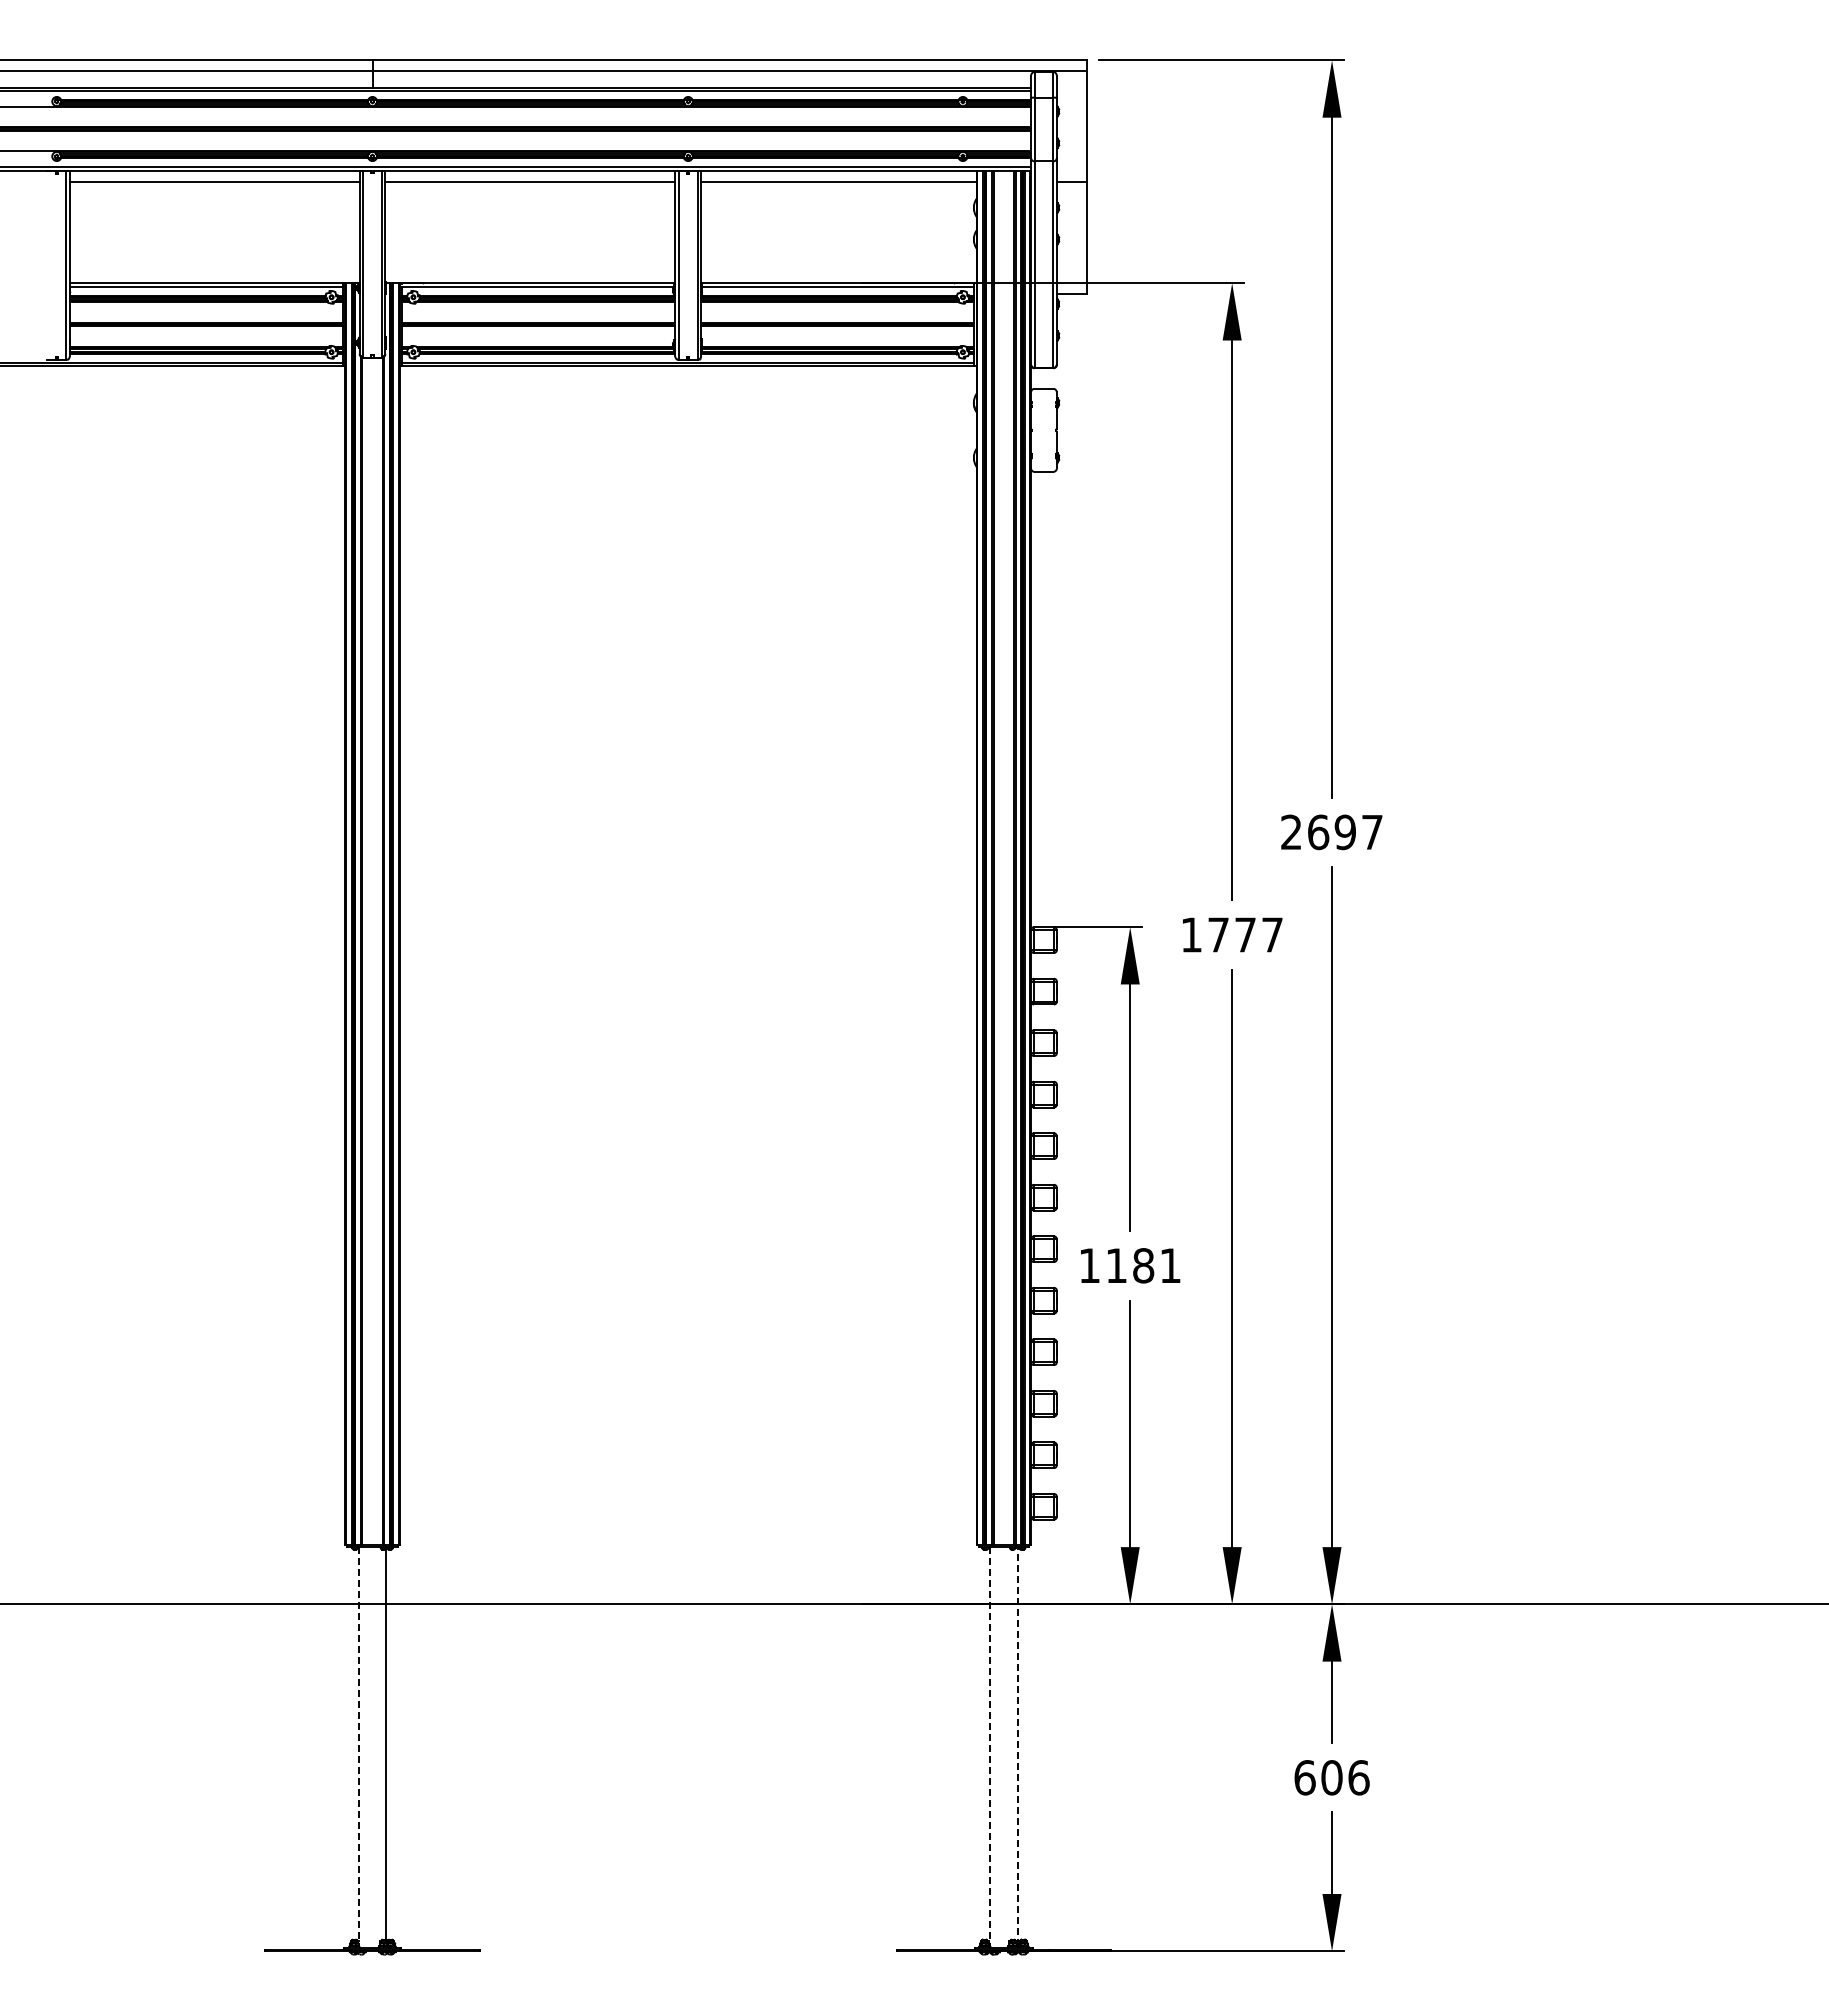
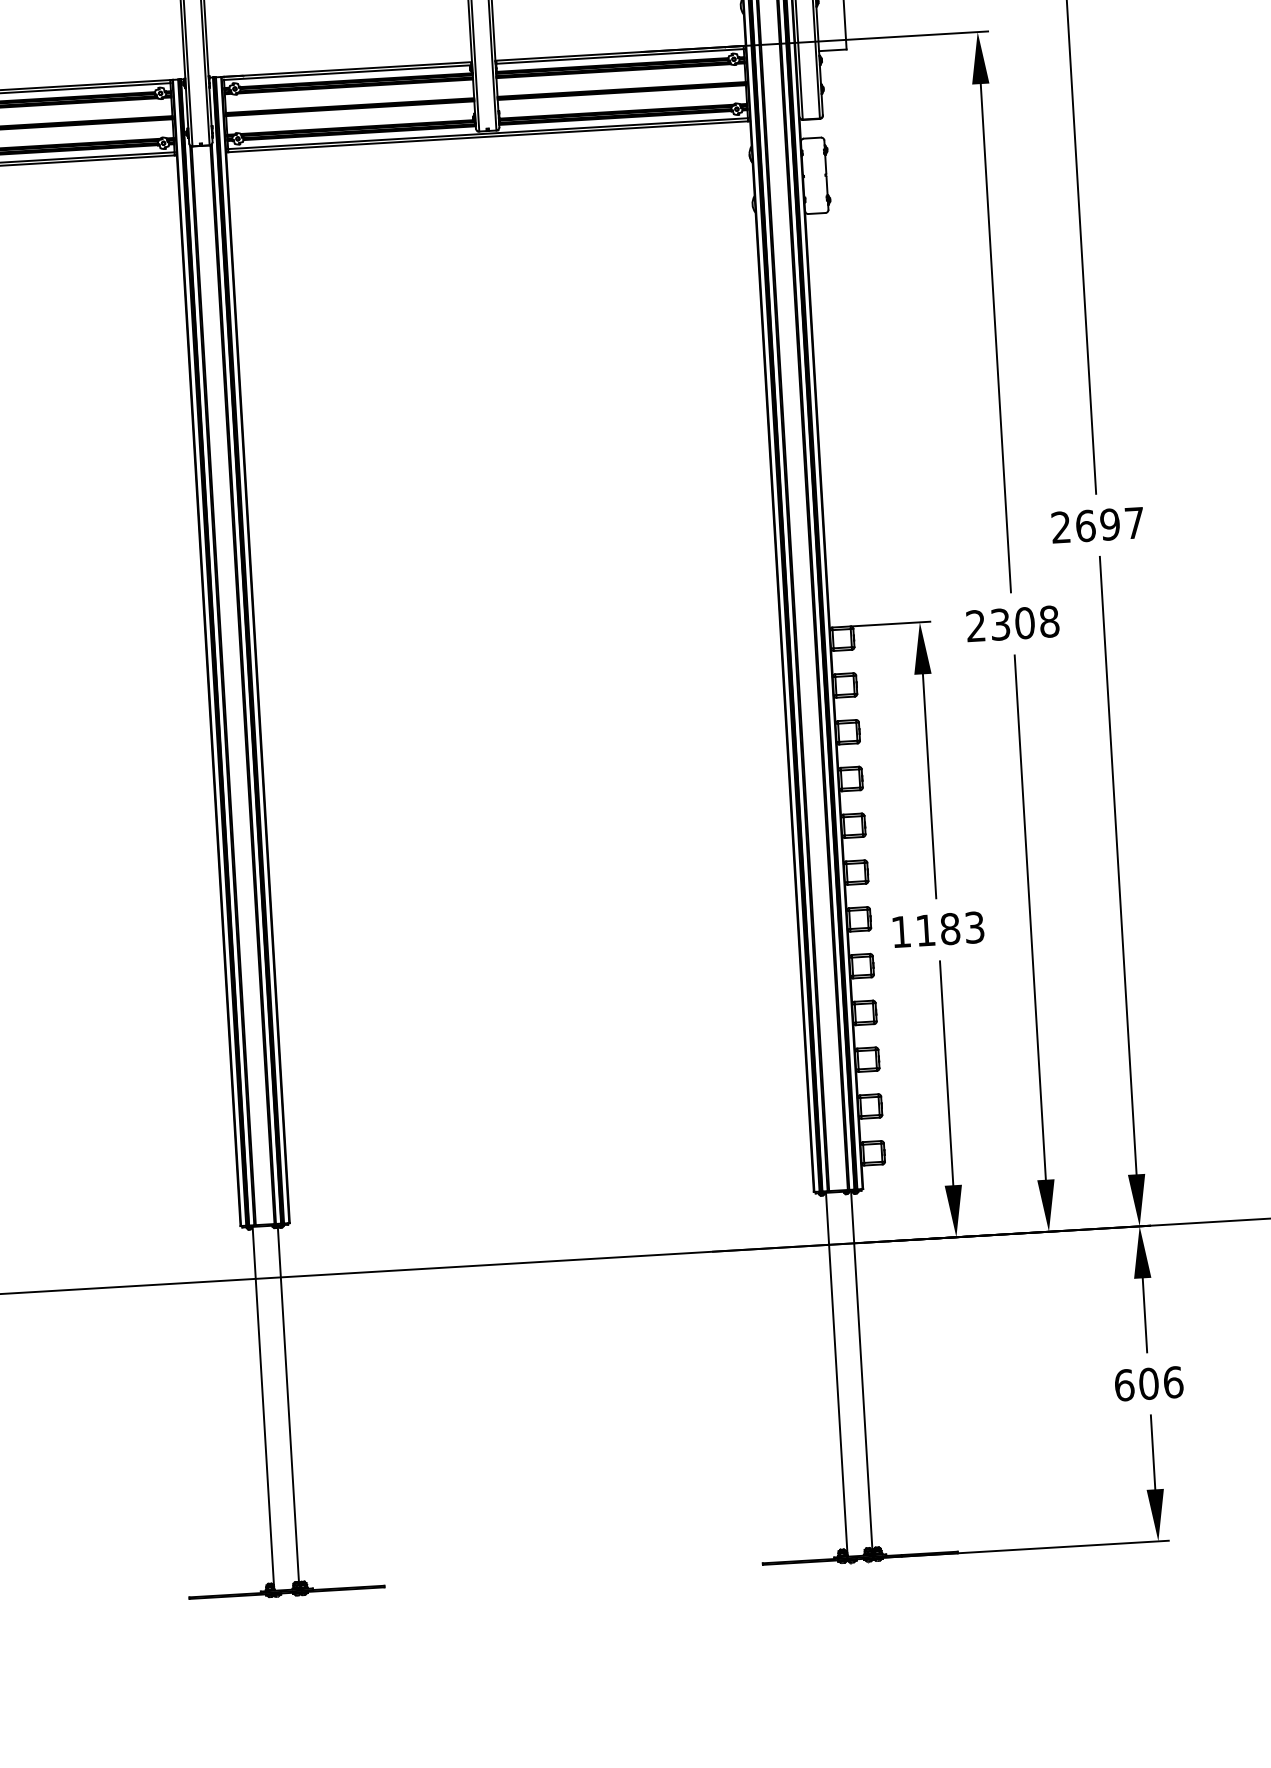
text: (1232, 934) -> (1013, 623), 1777 -> 2308
text: (1170, 1265) -> (974, 927), 1181 -> 1183
line: (358, 1746) -> (263, 1407), dashed -> solid
line: (1017, 1746) -> (861, 1372), dashed -> solid
line: (990, 1747) -> (837, 1374), dashed -> solid

